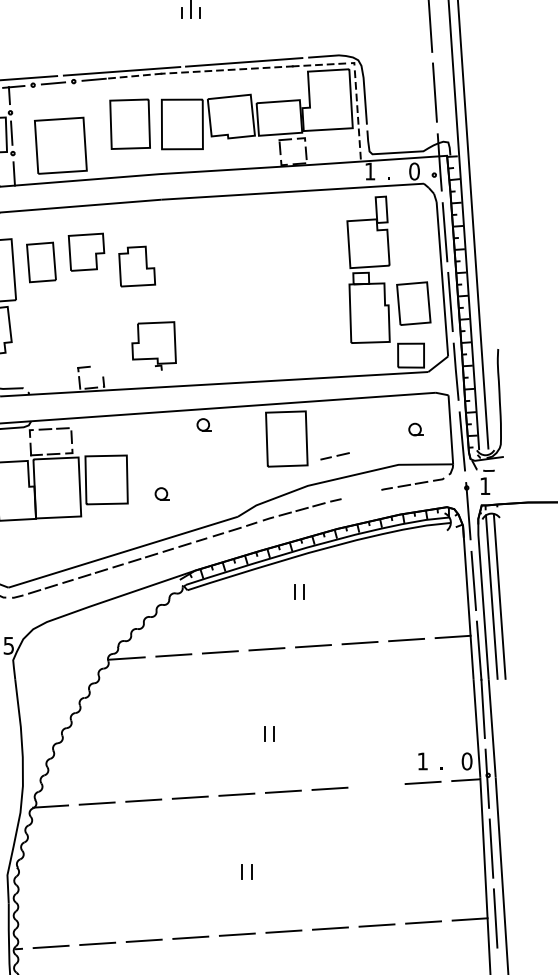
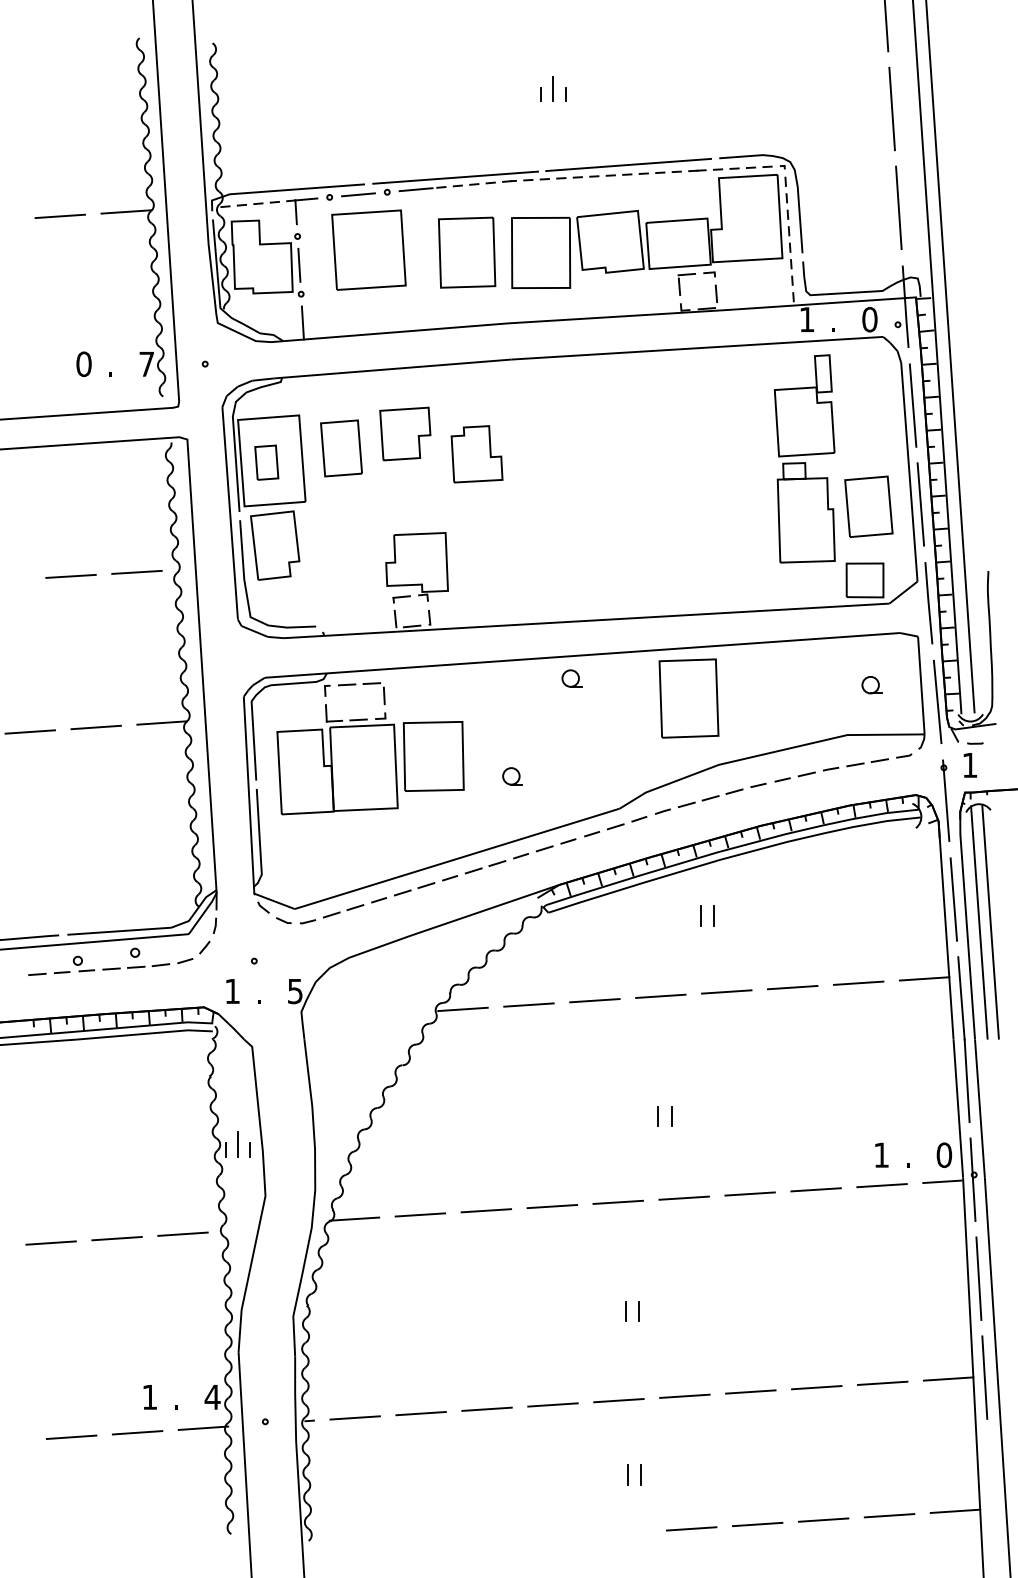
part: (60, 145) -> (368, 249), moved
part: (153, 345) -> (416, 566), moved
line: (336, 455) -> (797, 776), moved
line: (376, 785) -> (815, 1189), added

